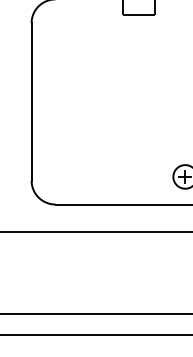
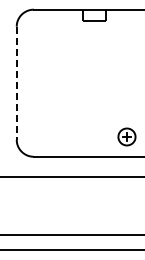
line: (31, 102) -> (16, 83), solid -> dashed

